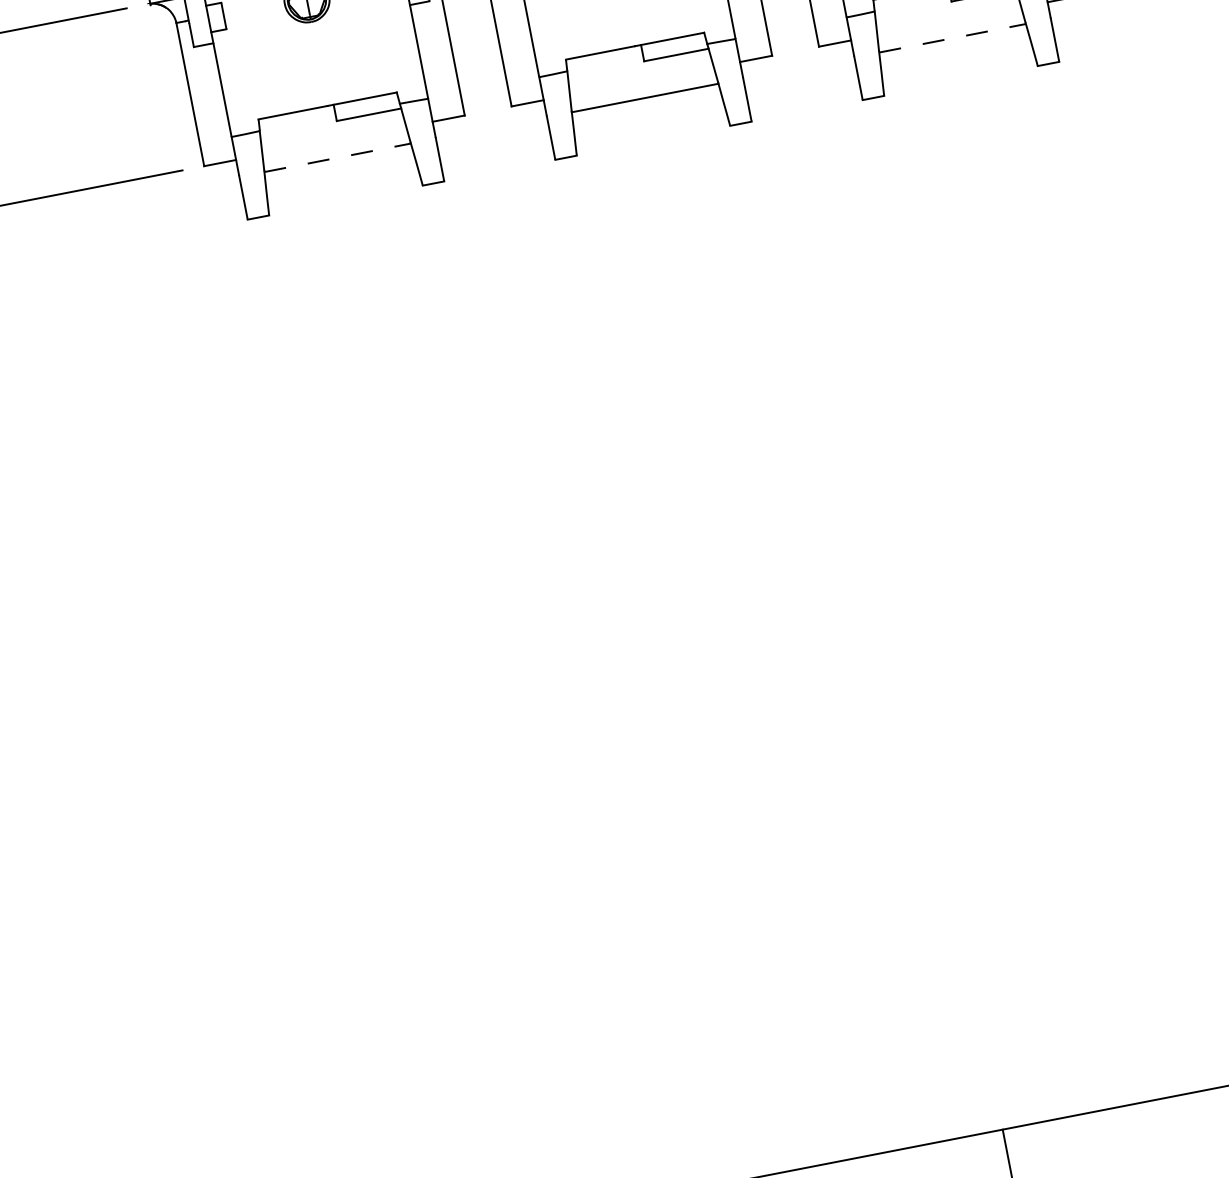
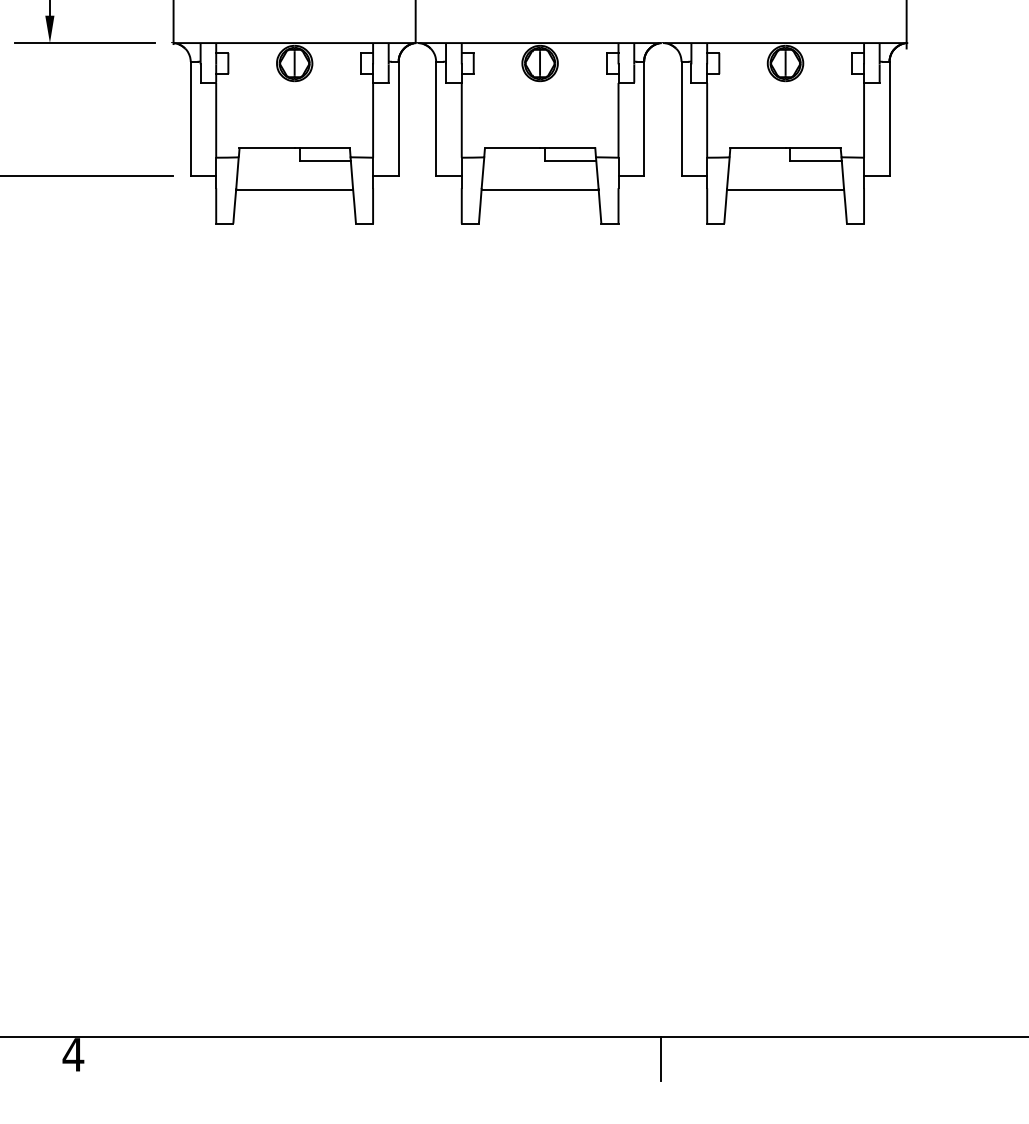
line: (952, 38) -> (785, 189), dashed -> solid
line: (337, 157) -> (294, 189), dashed -> solid

